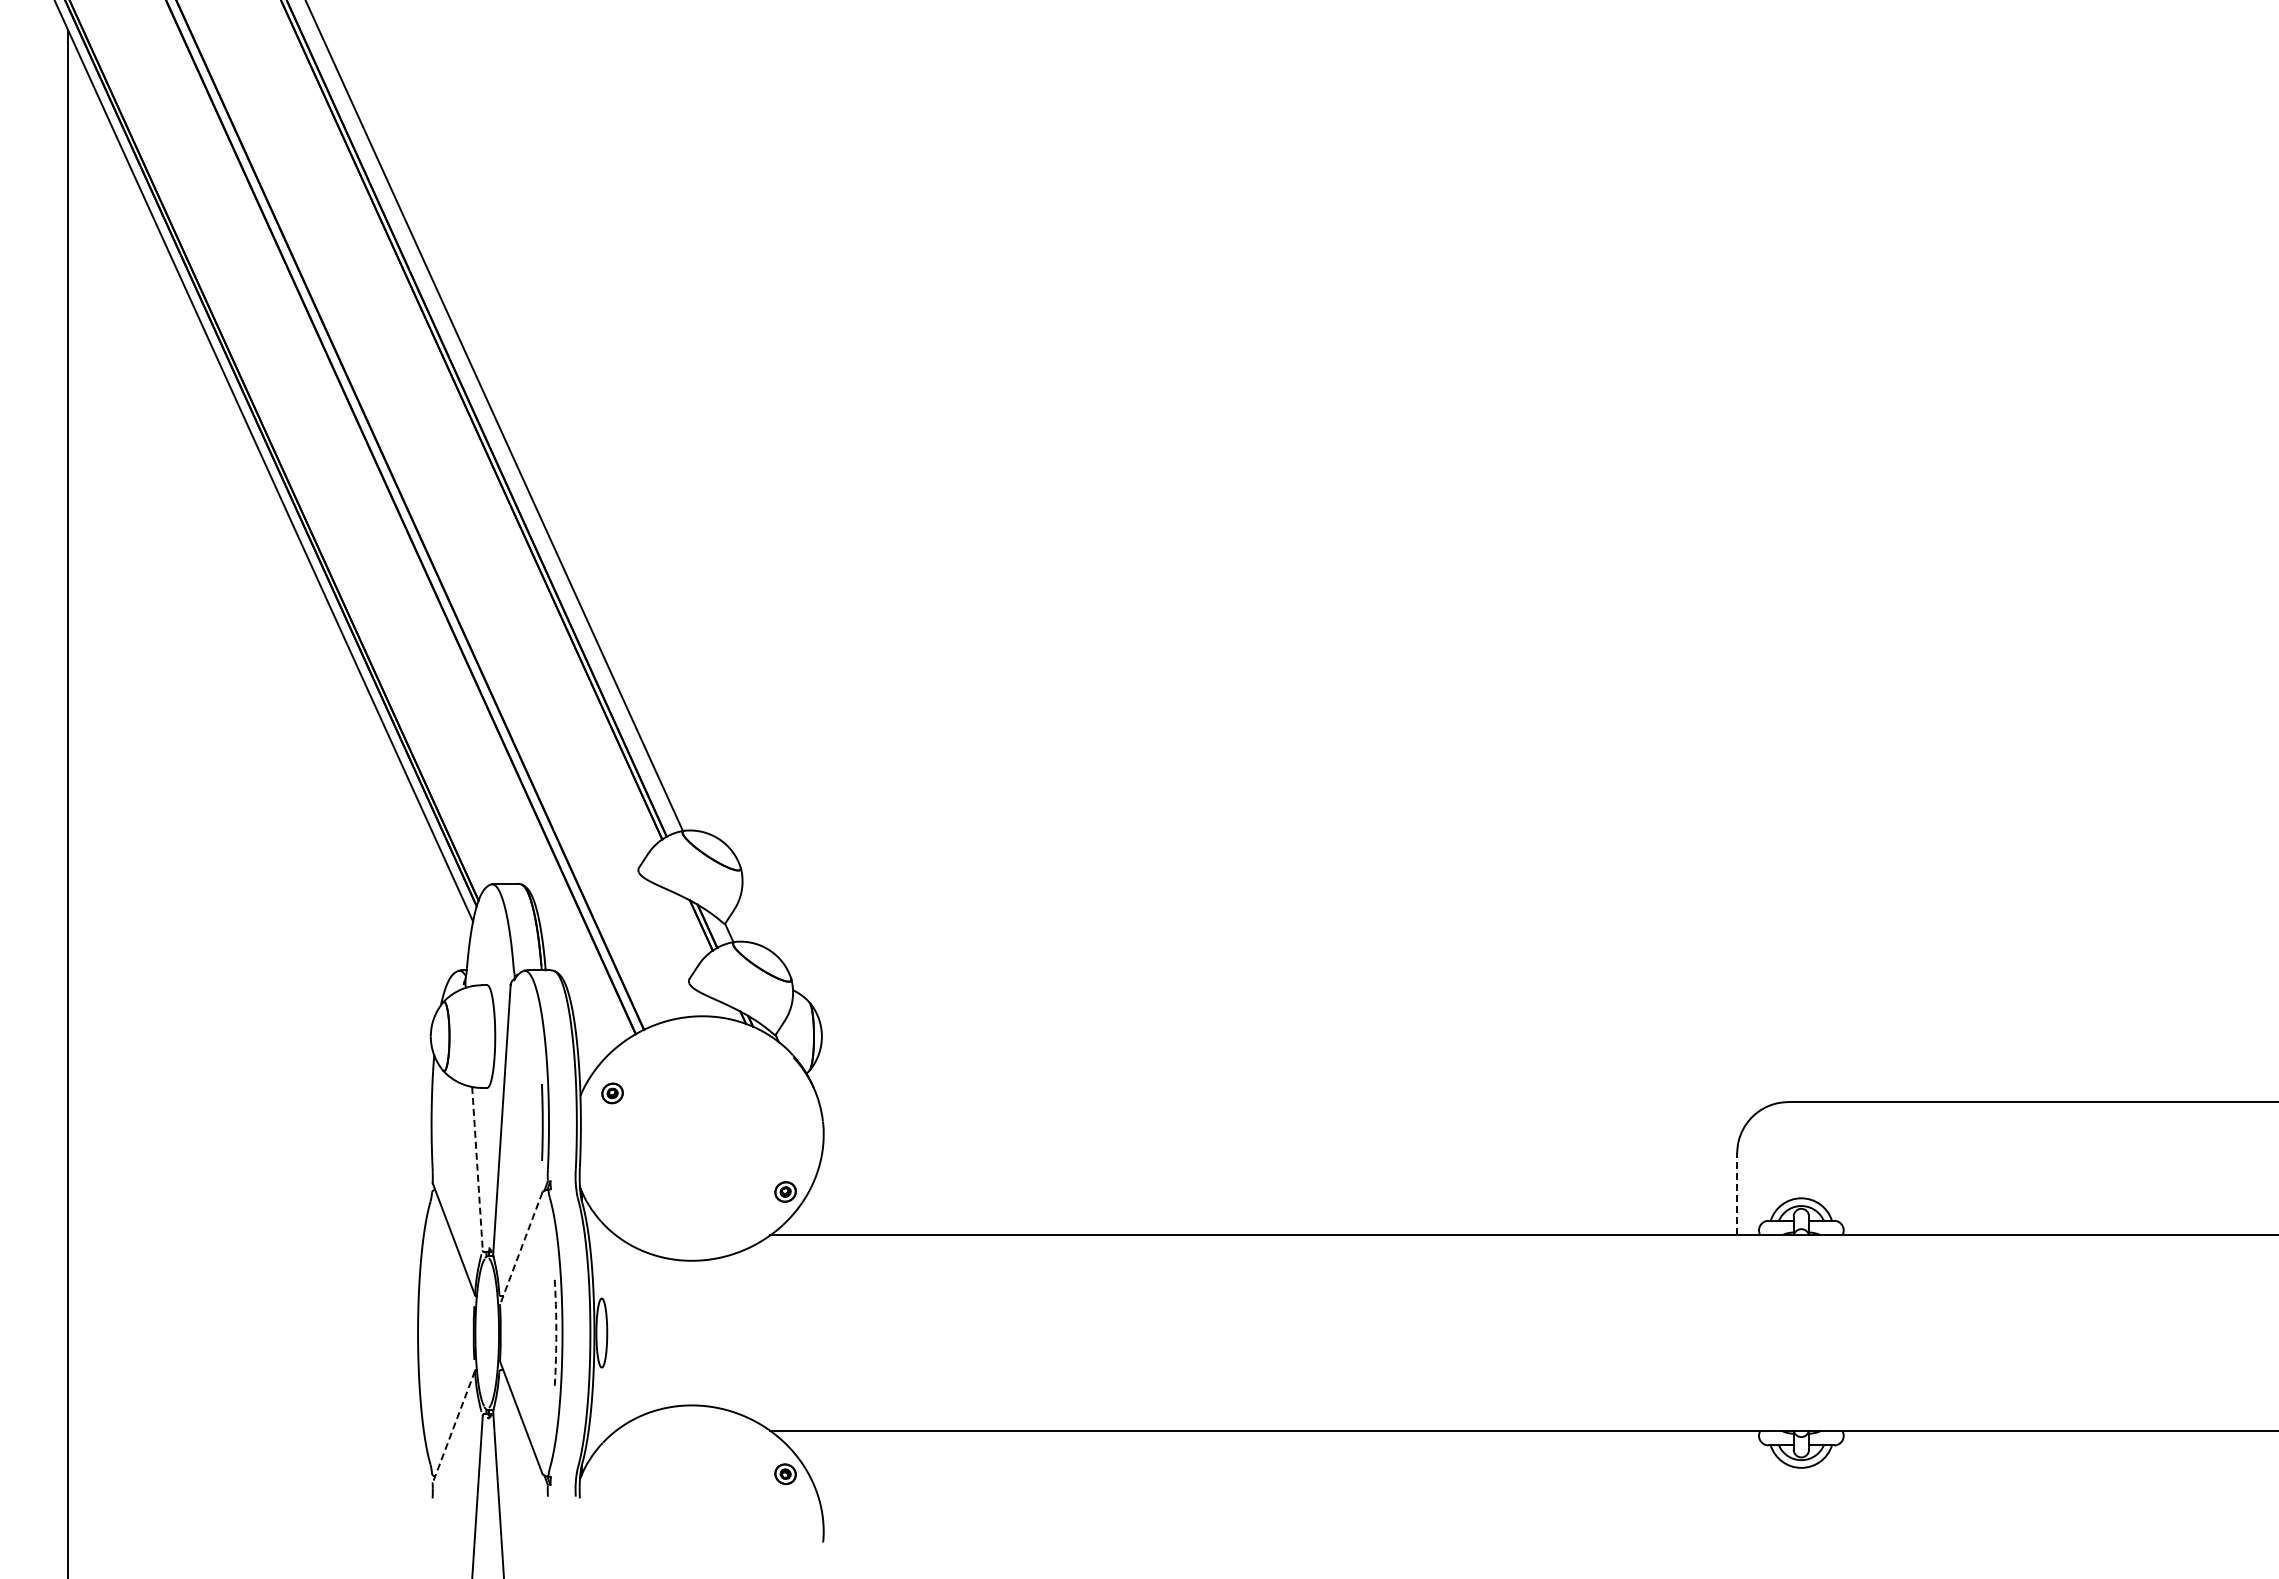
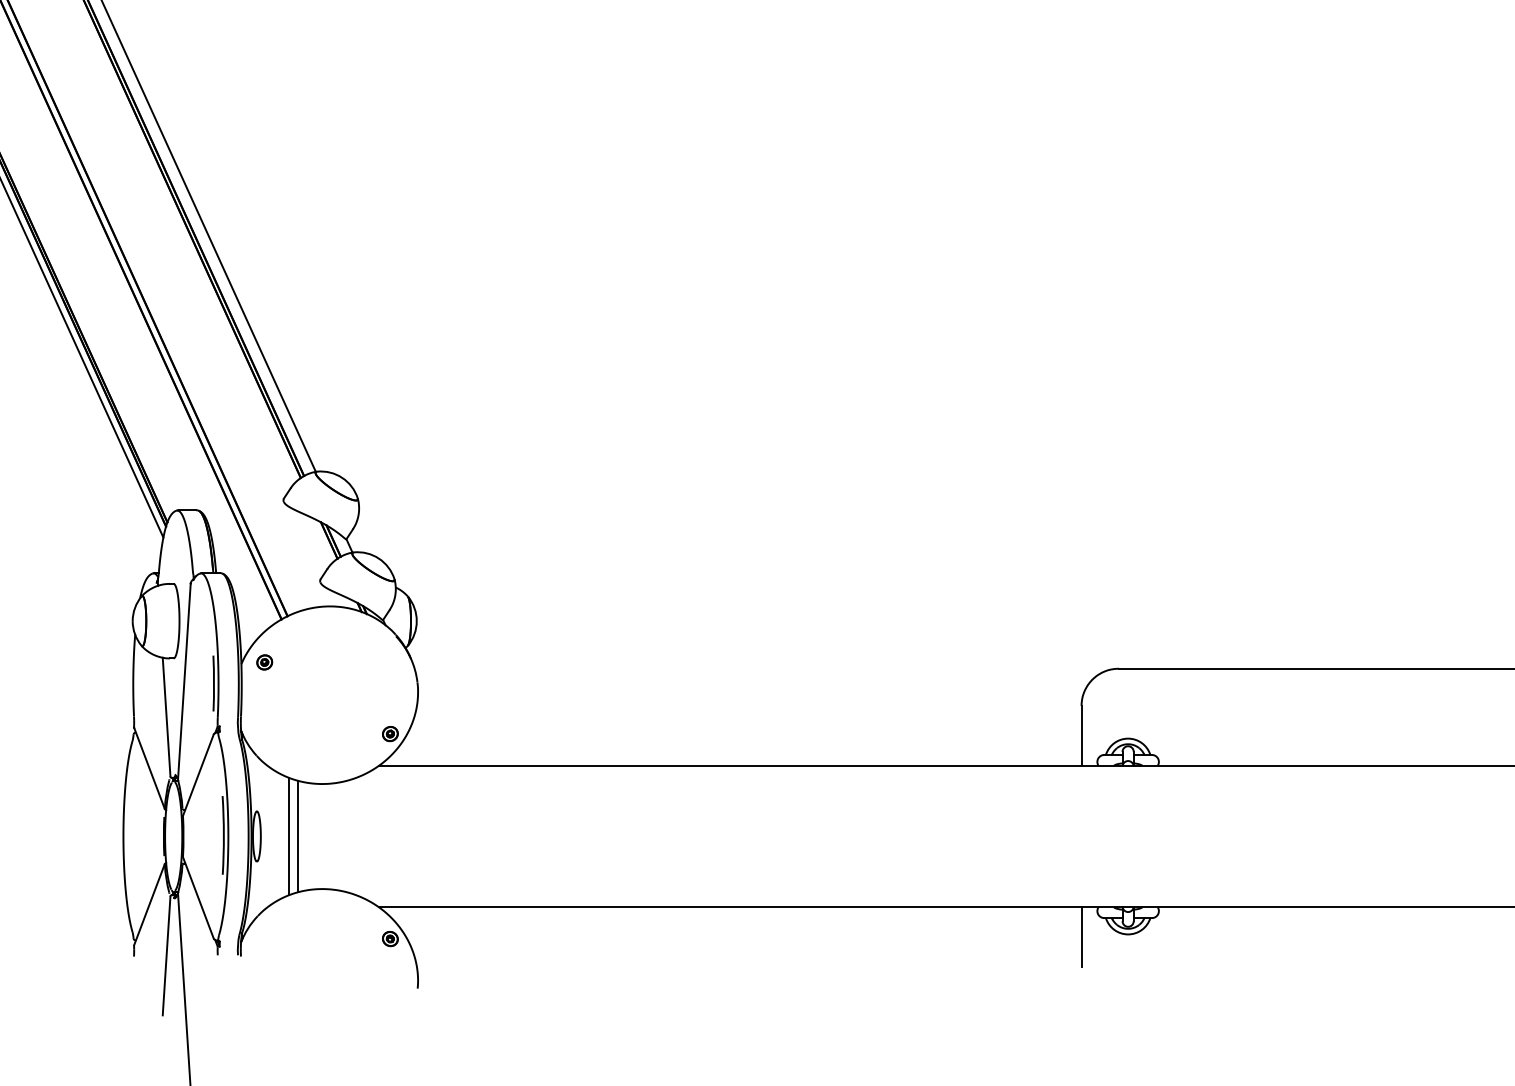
line: (477, 1168) -> (166, 716), dashed -> solid
line: (1737, 1193) -> (1081, 735), dashed -> solid
line: (521, 1248) -> (198, 775), dashed -> solid
arc: (556, 1331) -> (224, 835), dashed -> solid
line: (658, 1332) -> (298, 836), added
line: (646, 1333) -> (289, 836), added
line: (453, 1426) -> (149, 904), dashed -> solid
line: (1737, 1471) -> (1081, 937), added

